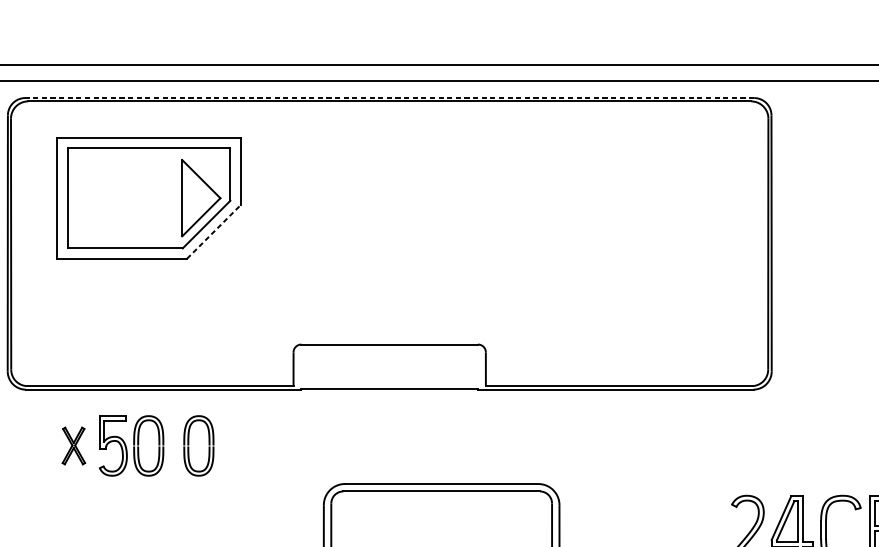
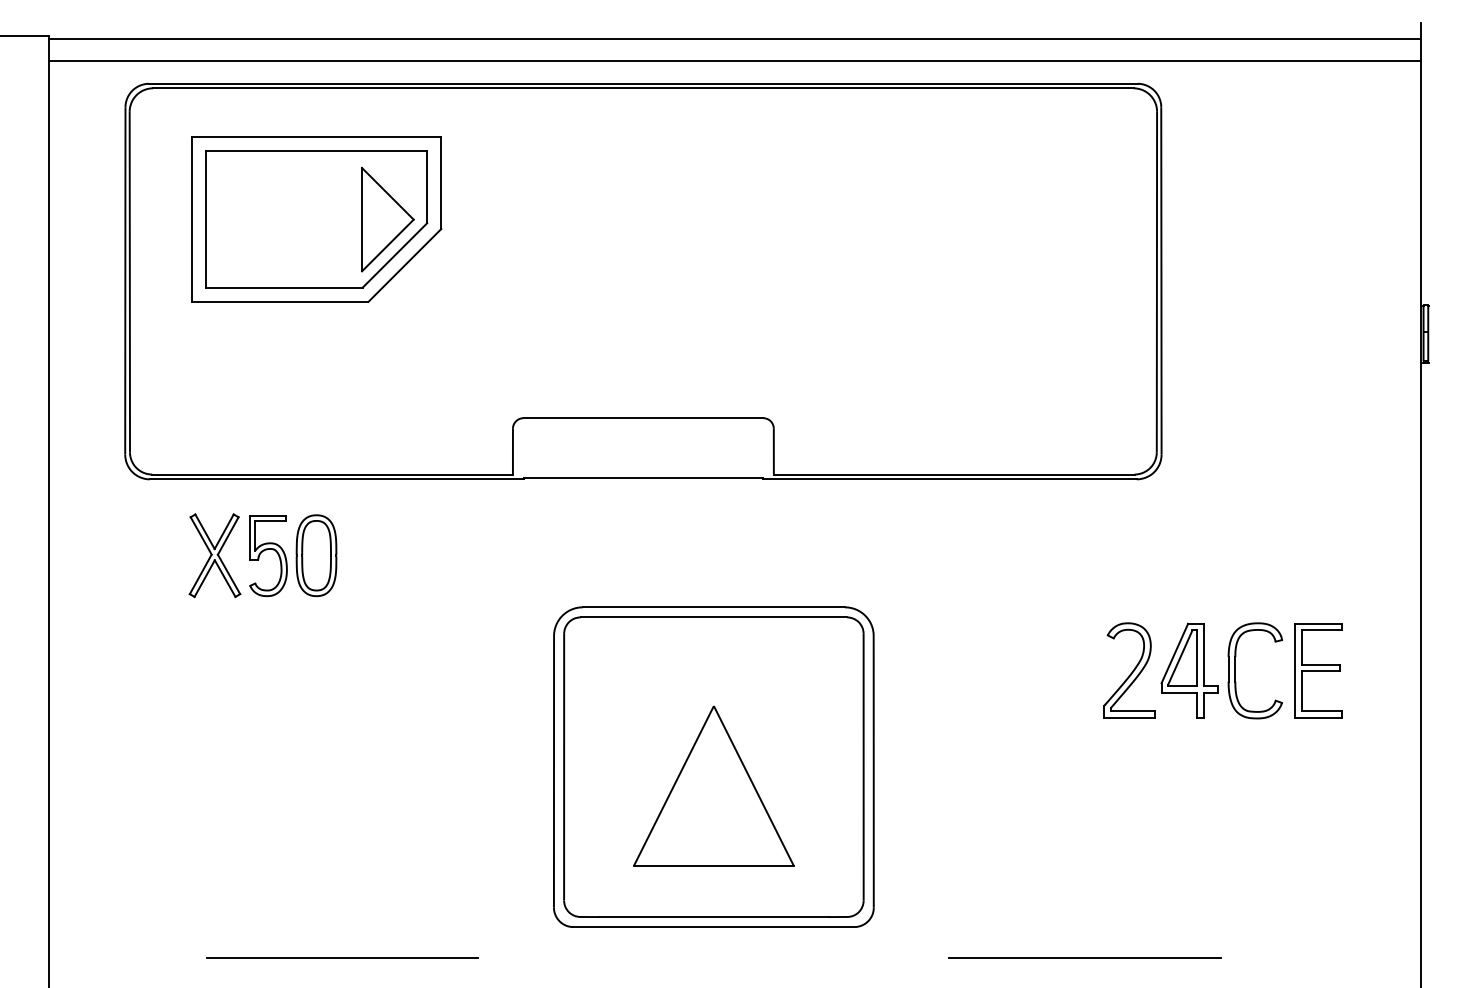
line: (389, 97) -> (642, 83), dashed -> solid
line: (213, 232) -> (404, 265), dashed -> solid
part: (73, 445) -> (214, 555), size x1.67
part: (198, 445) -> (384, 555), removed

